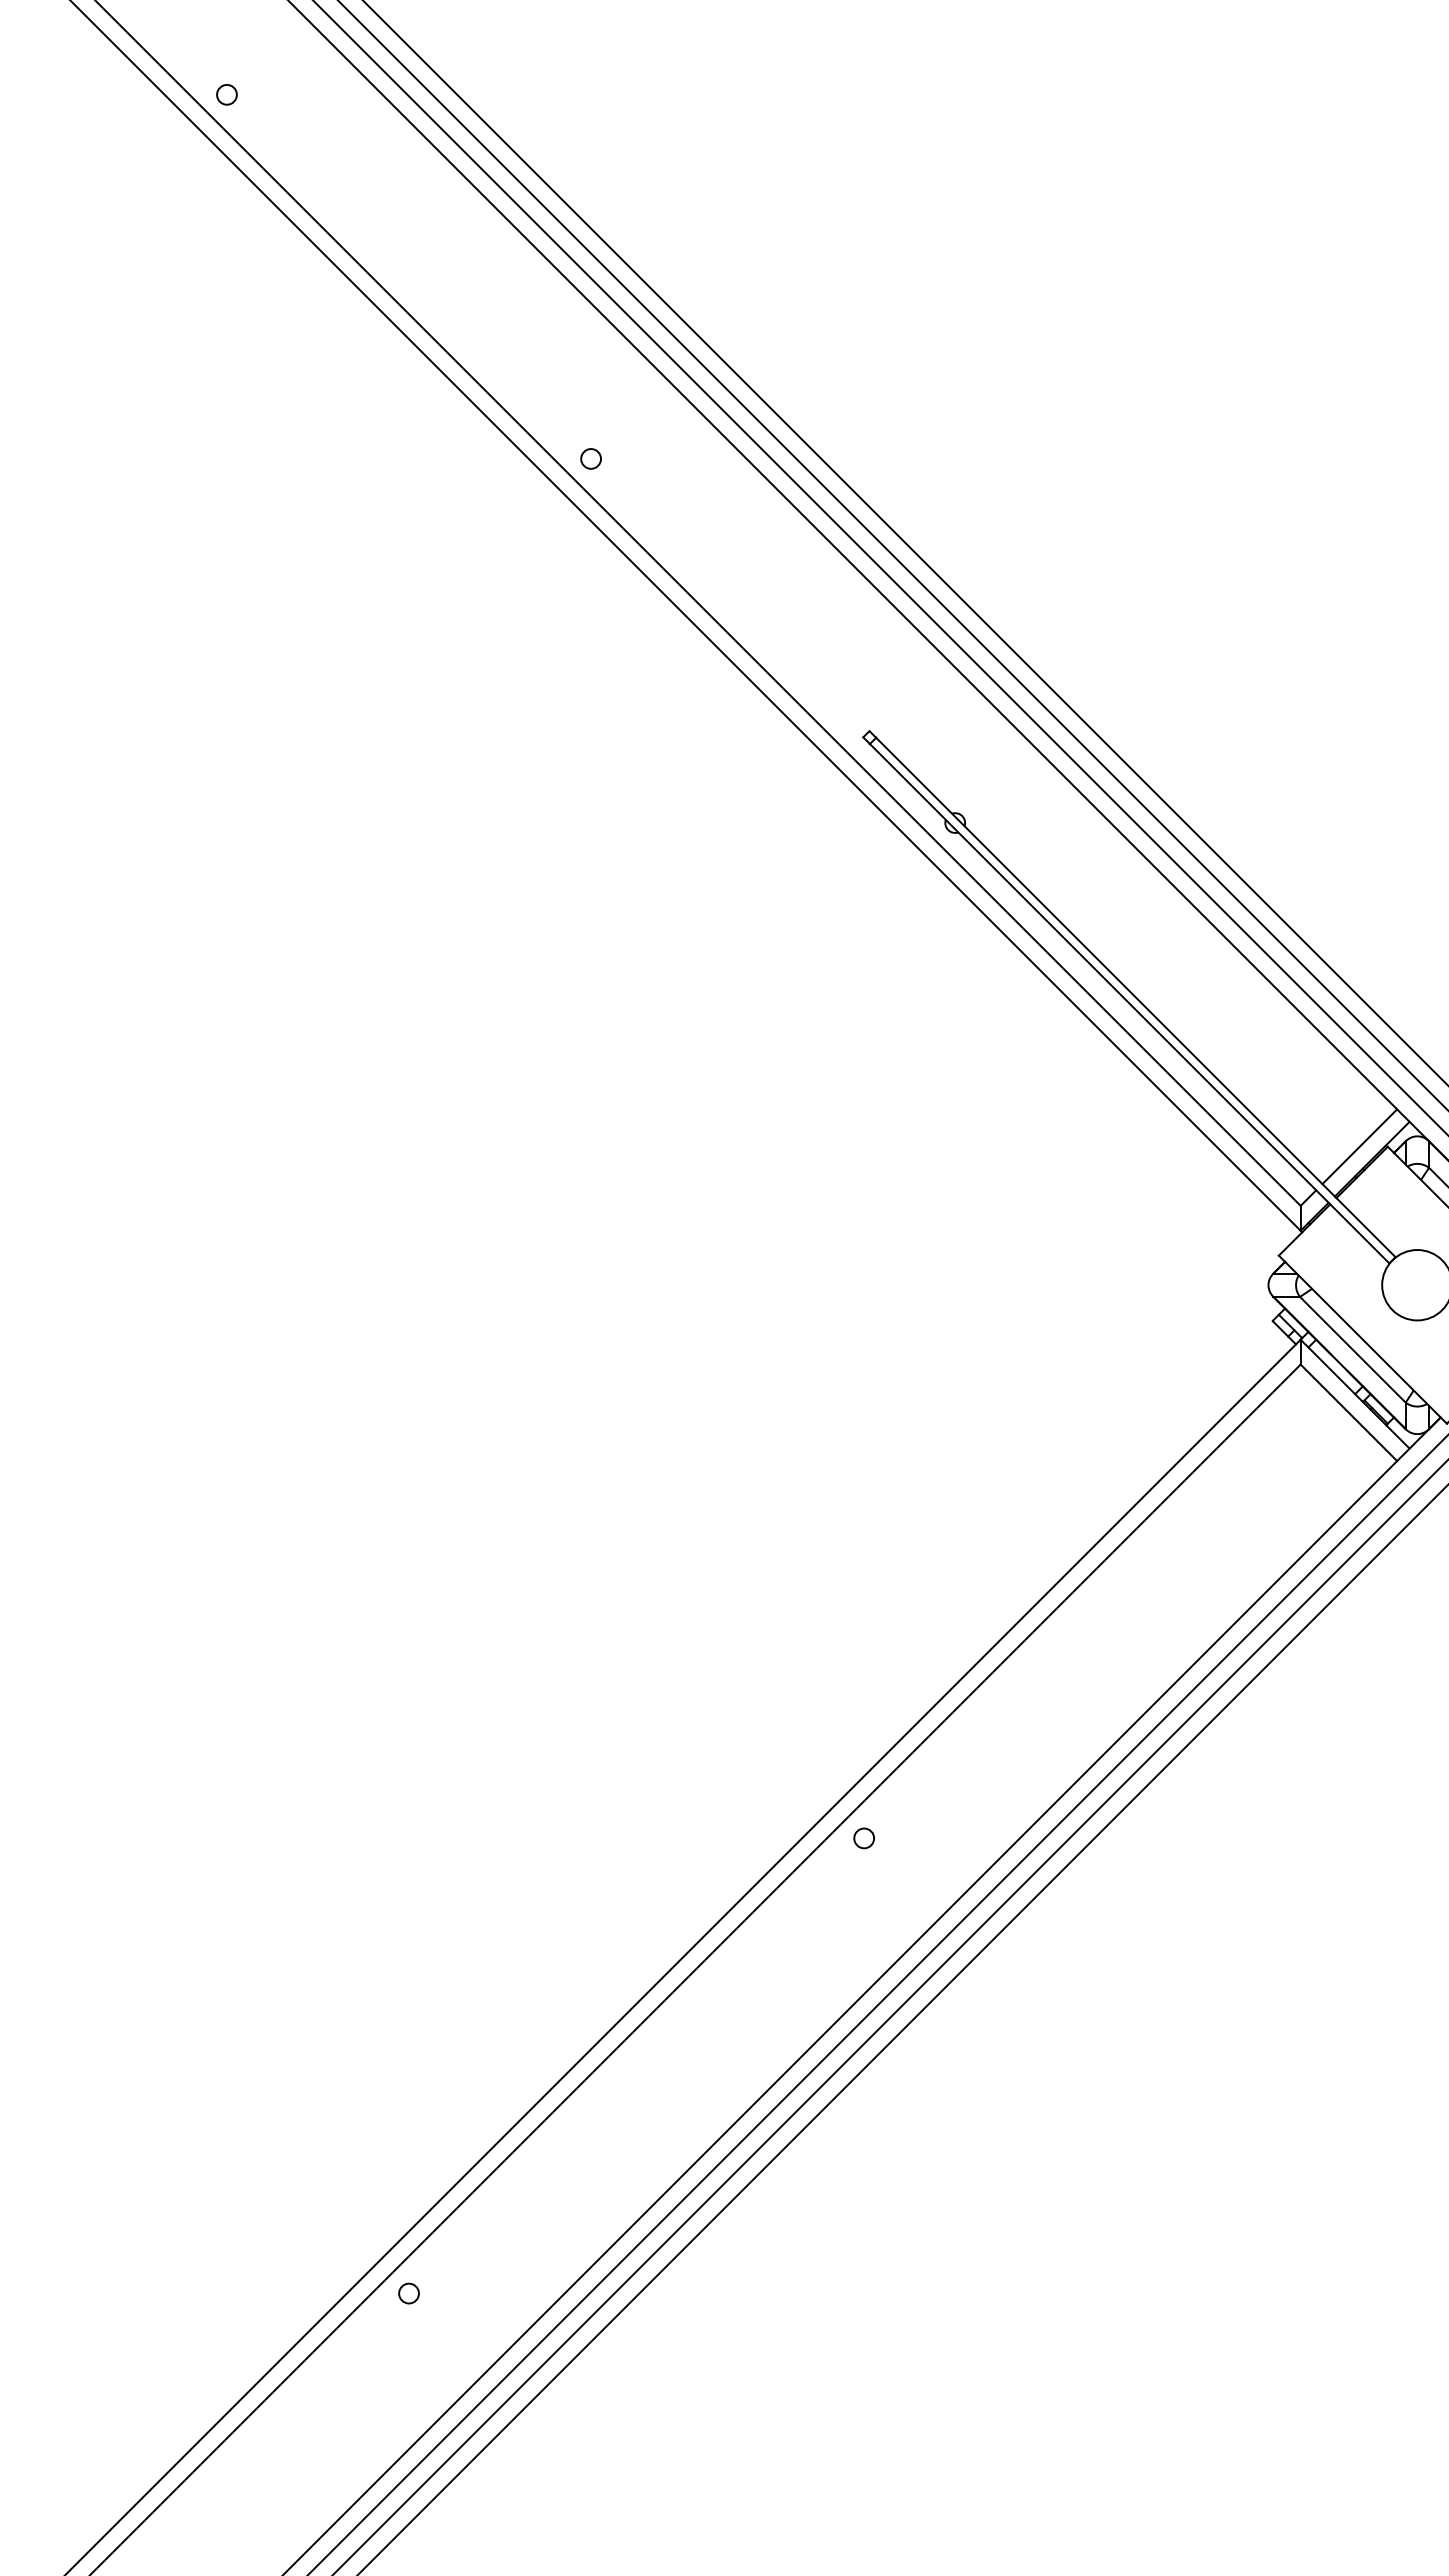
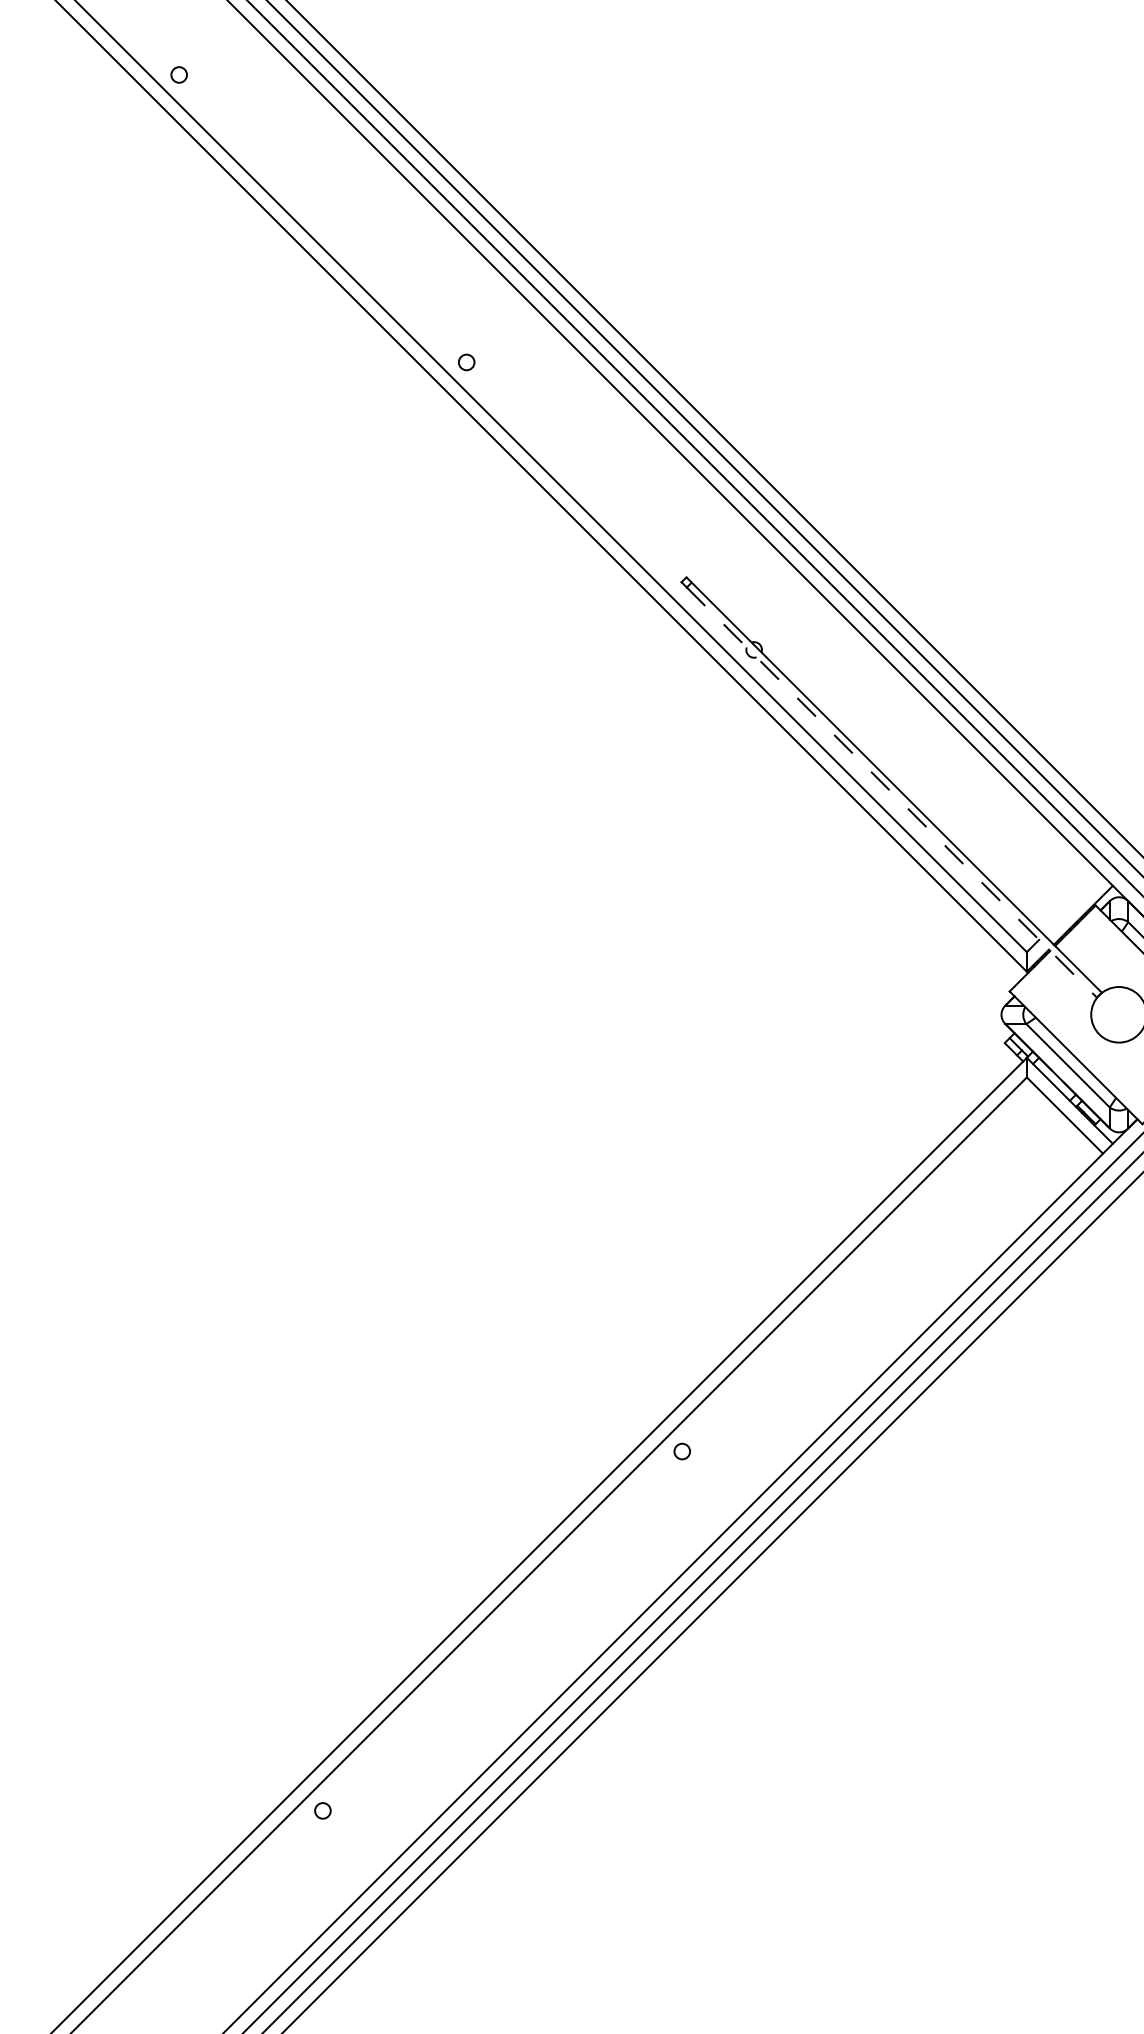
line: (1130, 1004) -> (892, 793), solid -> dashed
line: (1359, 1146) -> (1073, 905), removed

